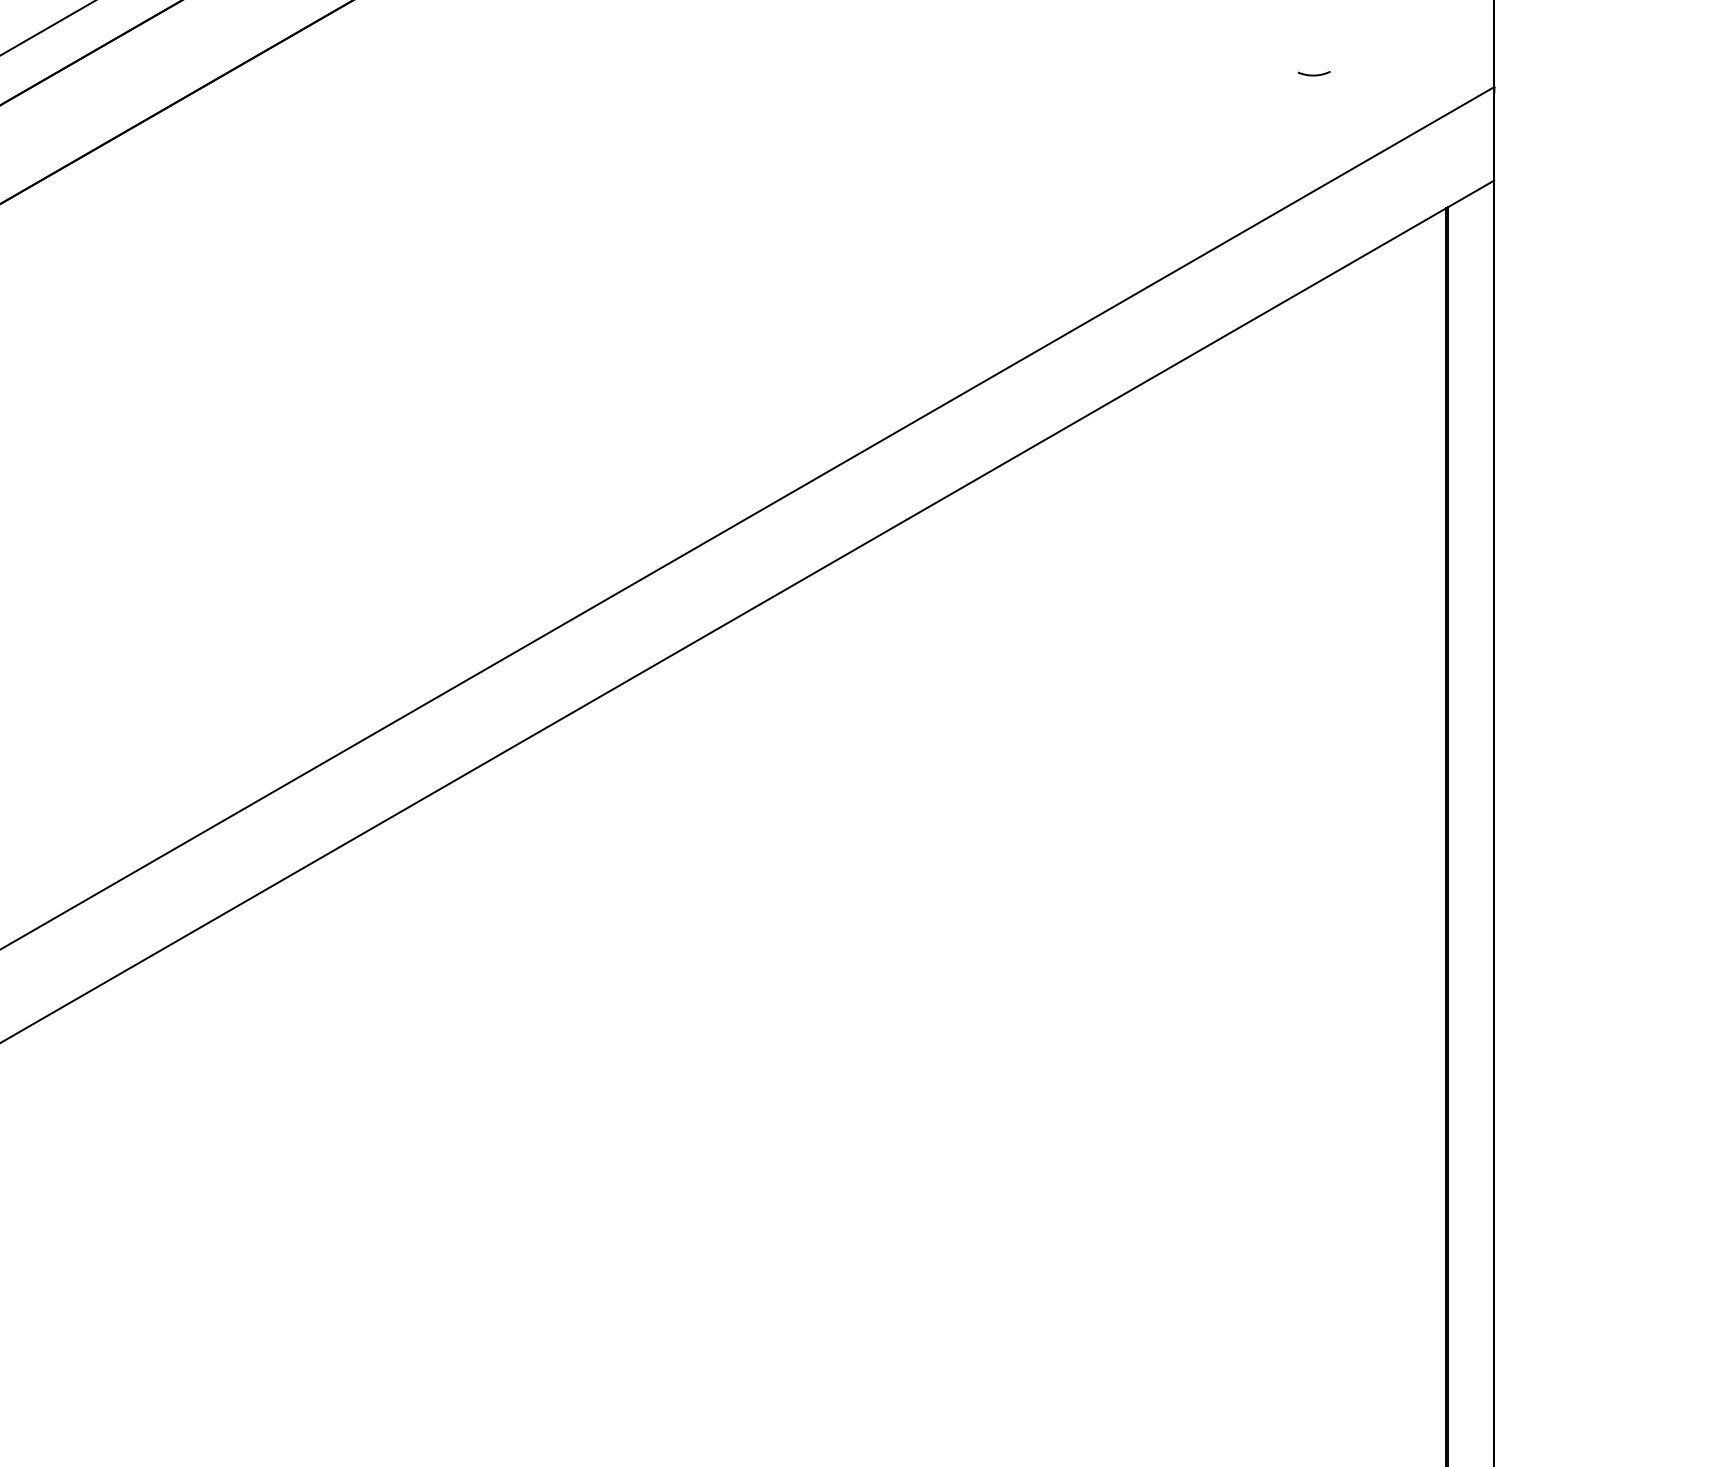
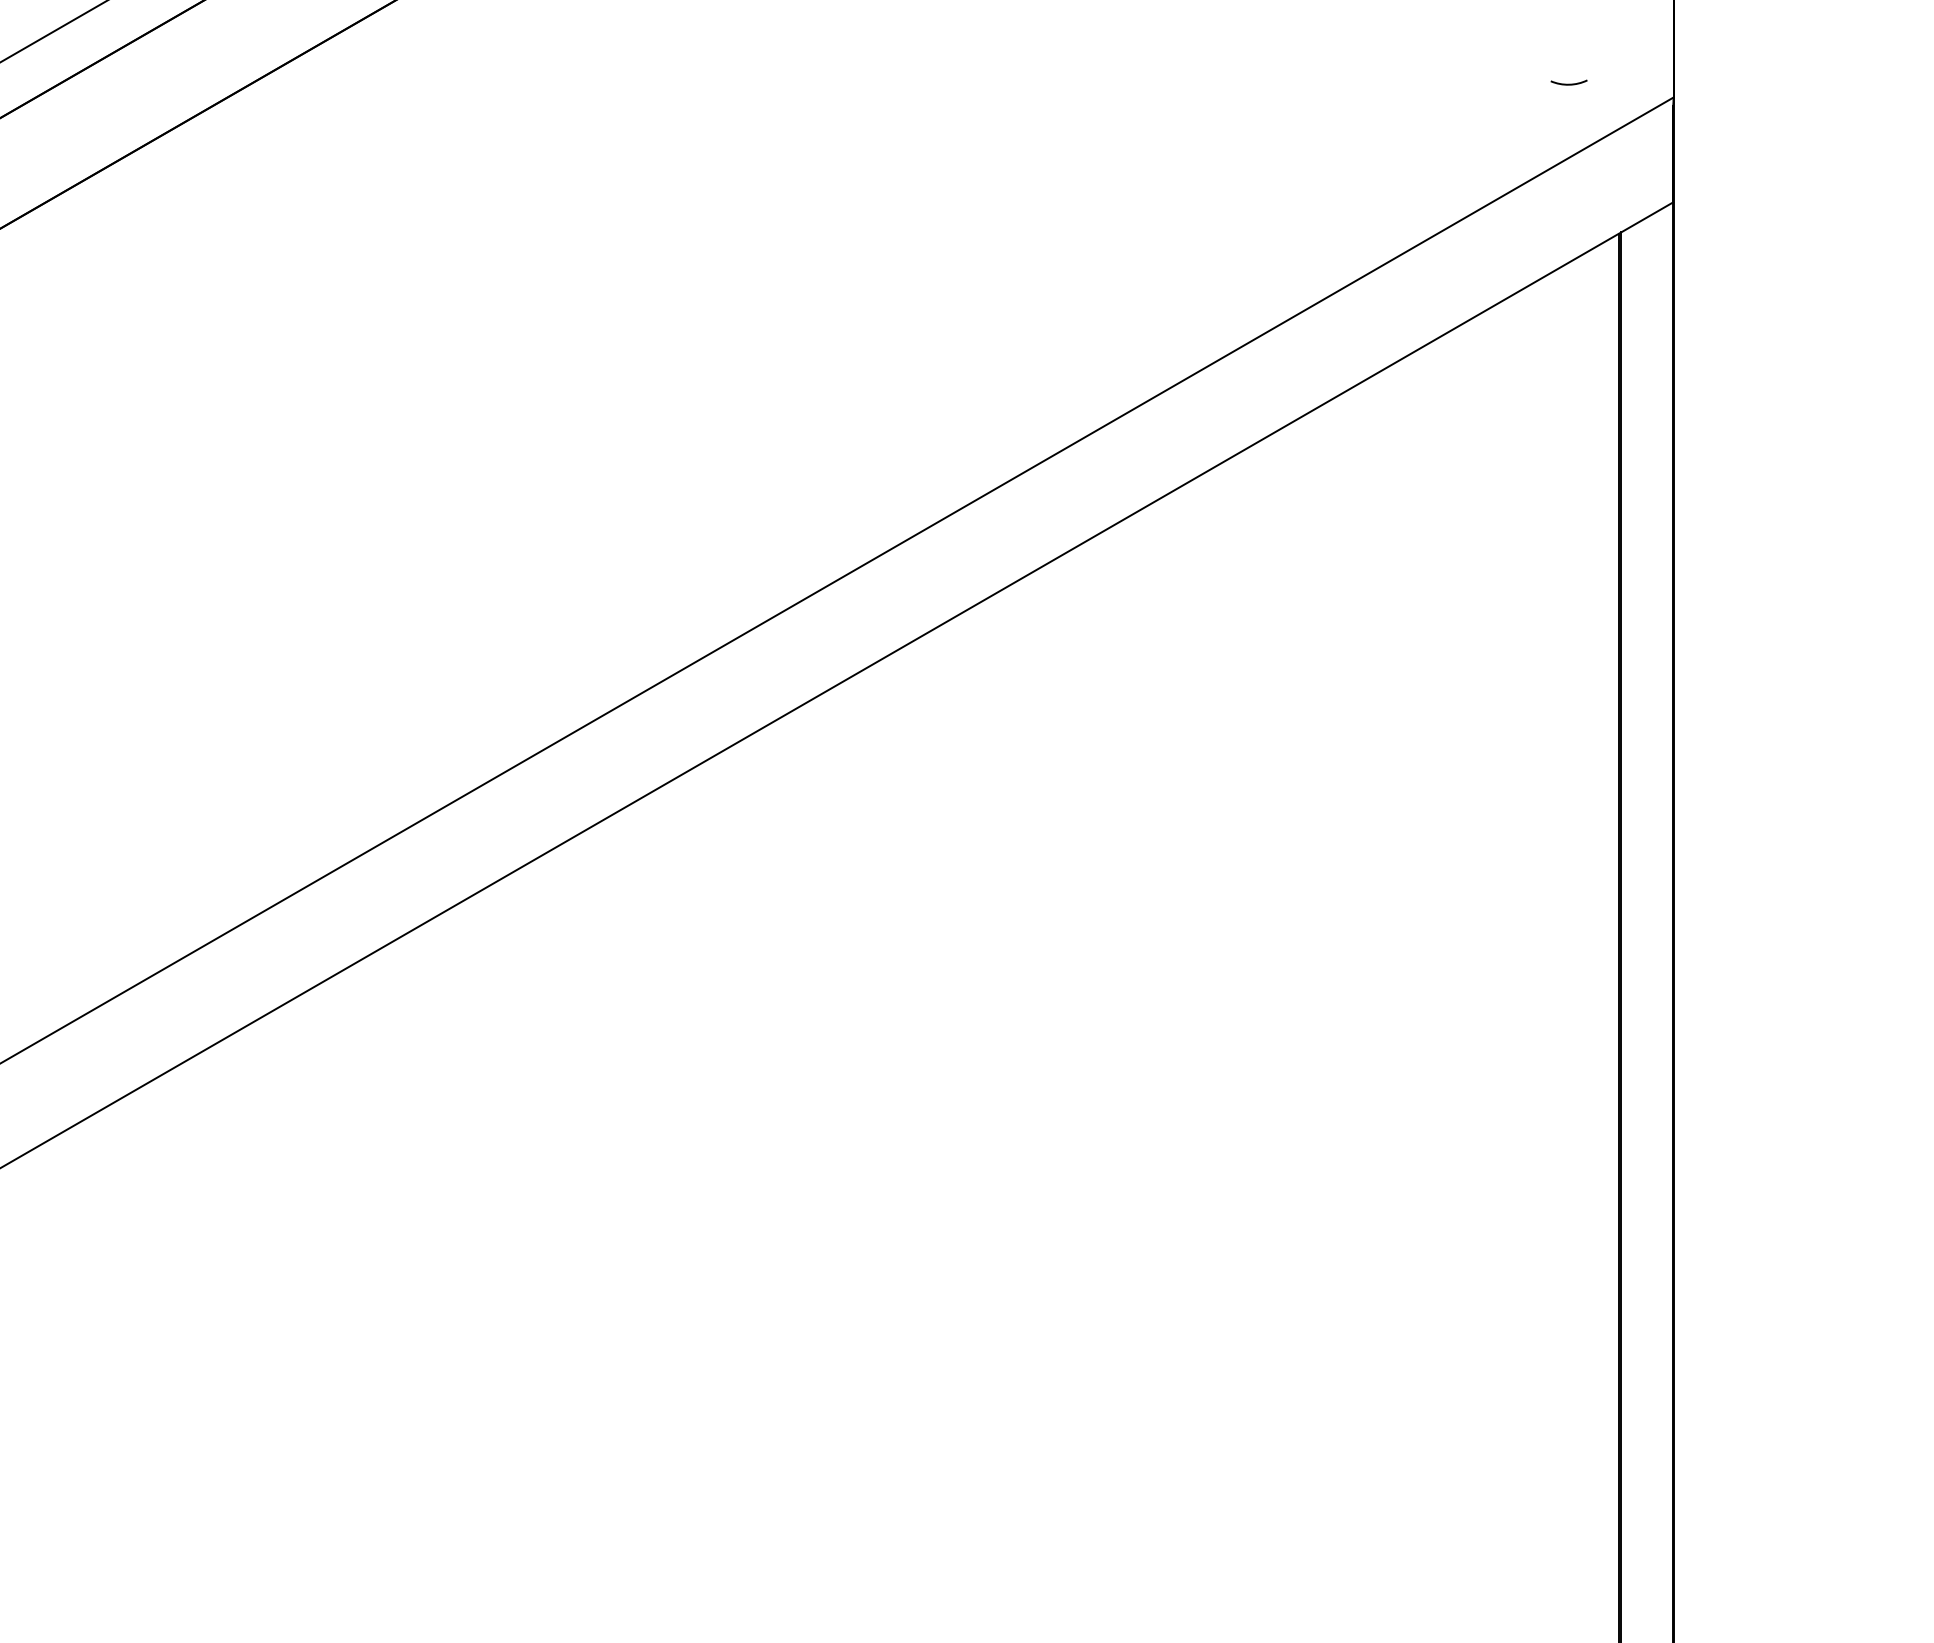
arc: (1313, 74) -> (1568, 83), moved

